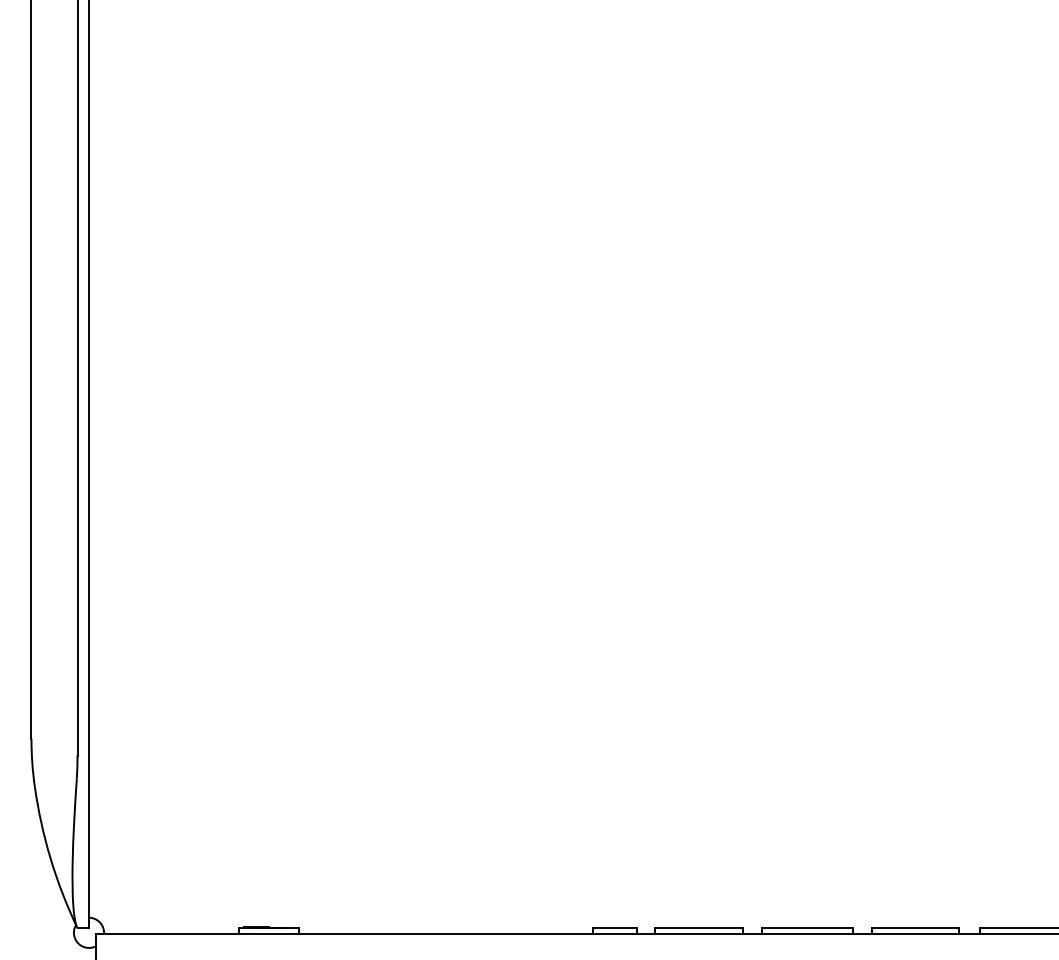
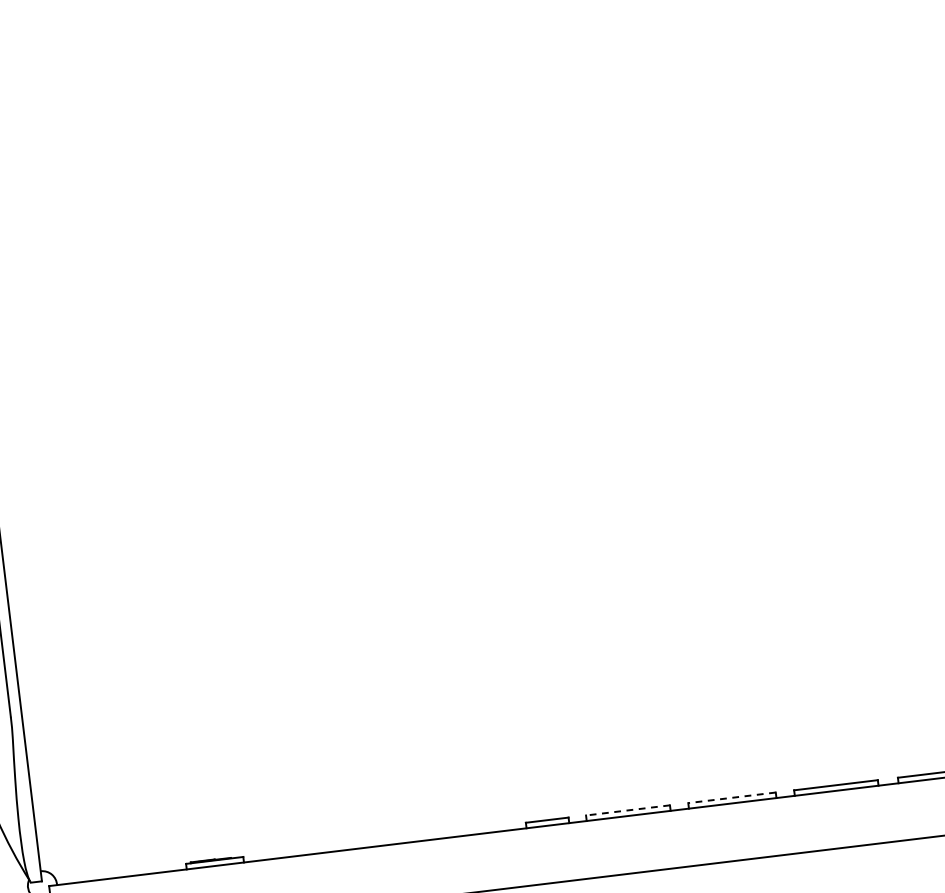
line: (699, 928) -> (628, 810), solid -> dashed
line: (807, 928) -> (732, 798), solid -> dashed

